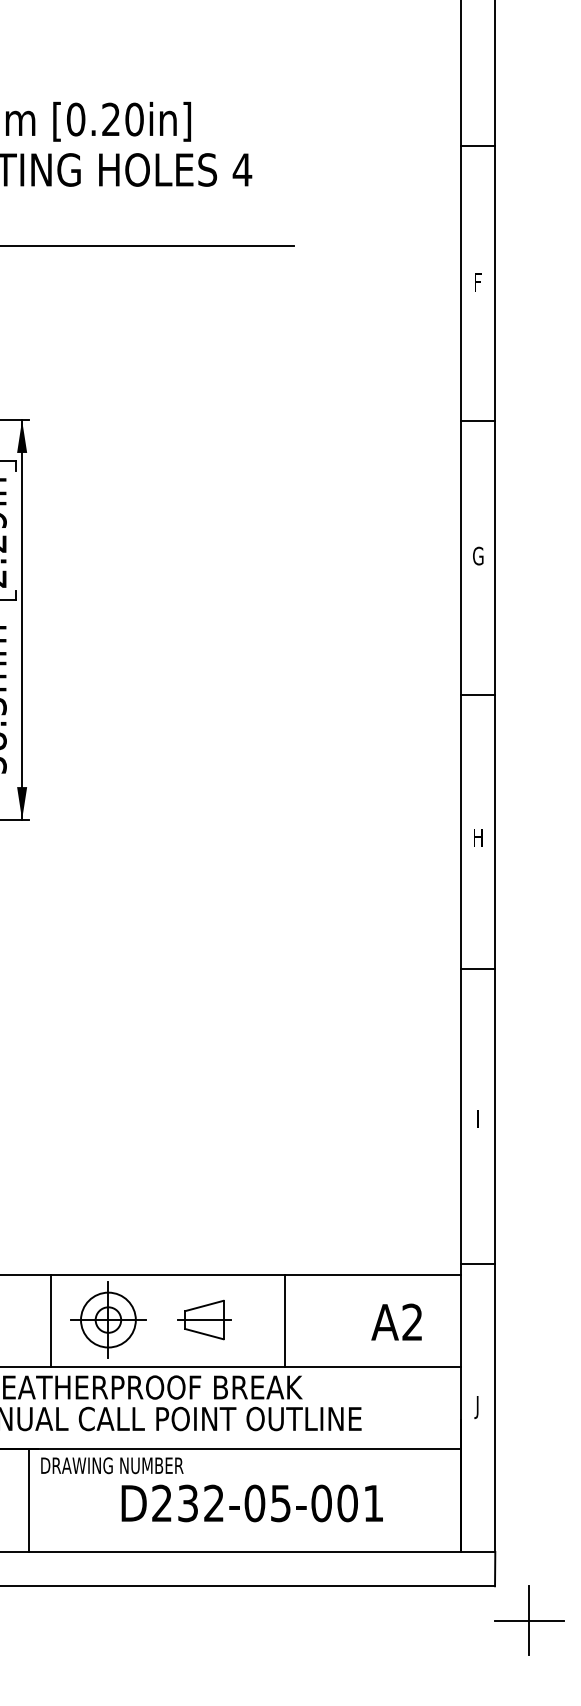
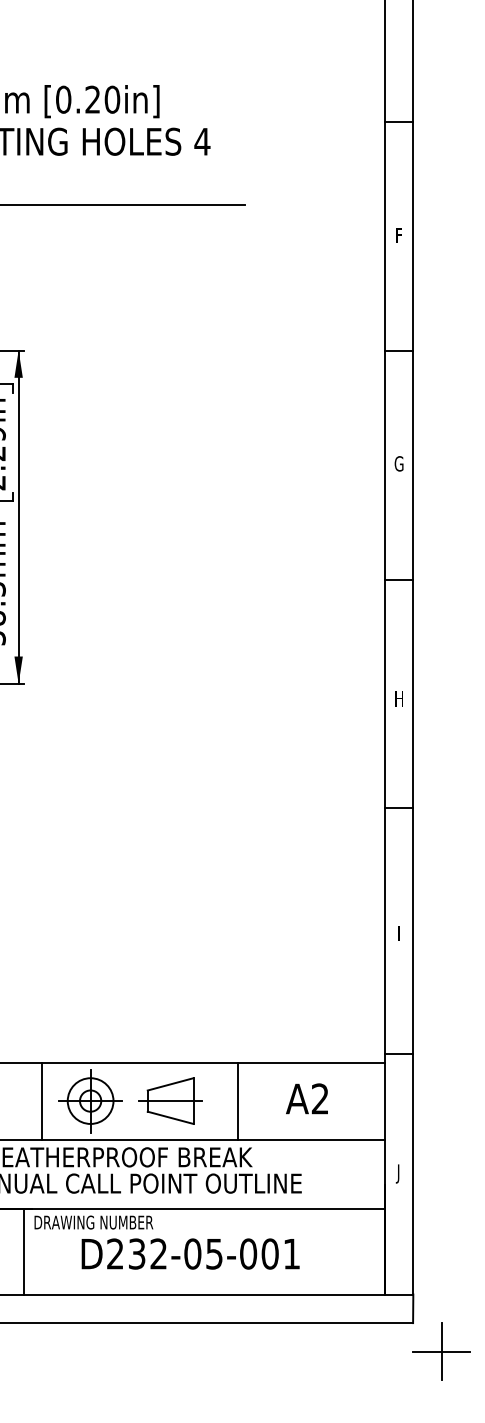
part: (204, 1319) -> (170, 1100), size x1.43
text: (396, 1321) -> (306, 1098), moved
text: (252, 1502) -> (190, 1253), moved

